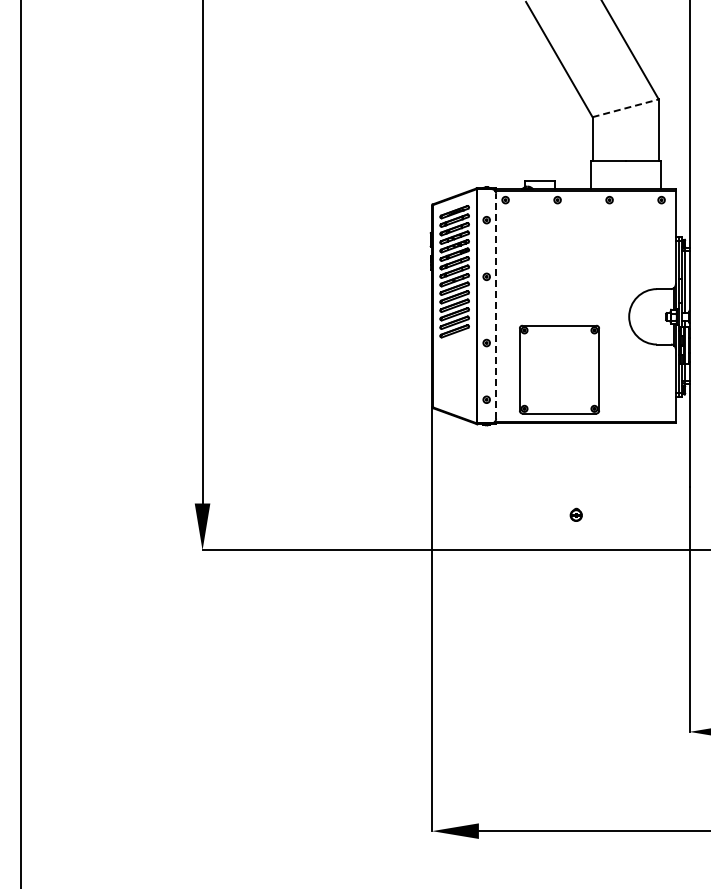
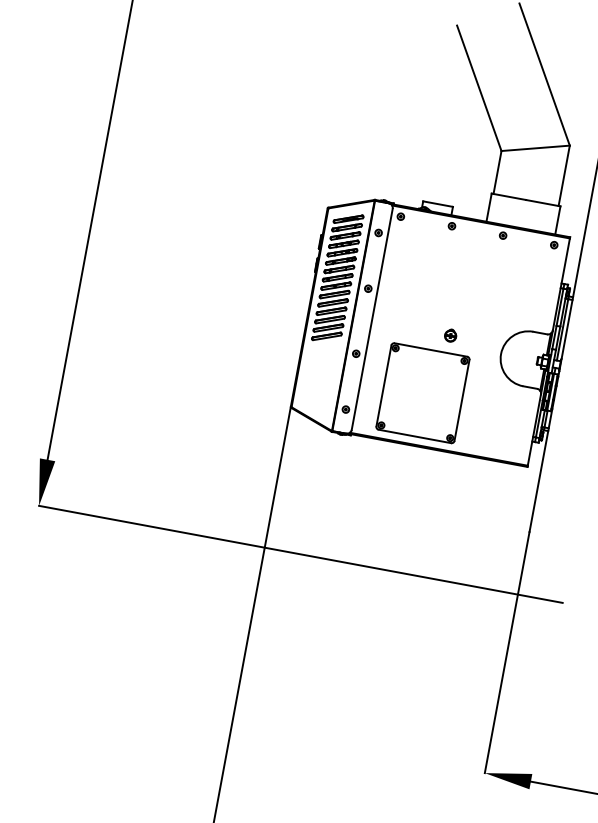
line: (626, 108) -> (536, 148), dashed -> solid
line: (496, 305) -> (372, 318), dashed -> solid
part: (575, 514) -> (450, 335), moved

